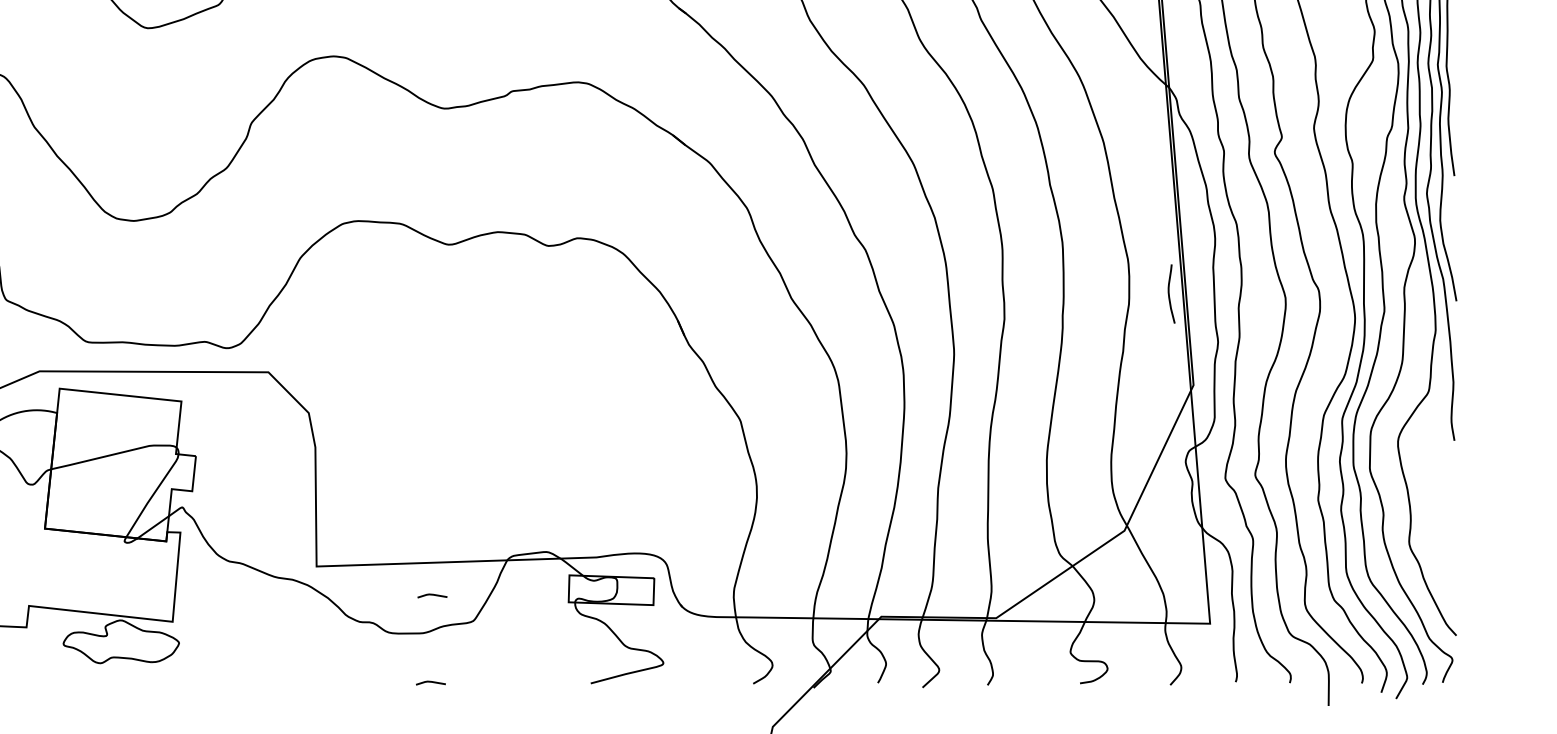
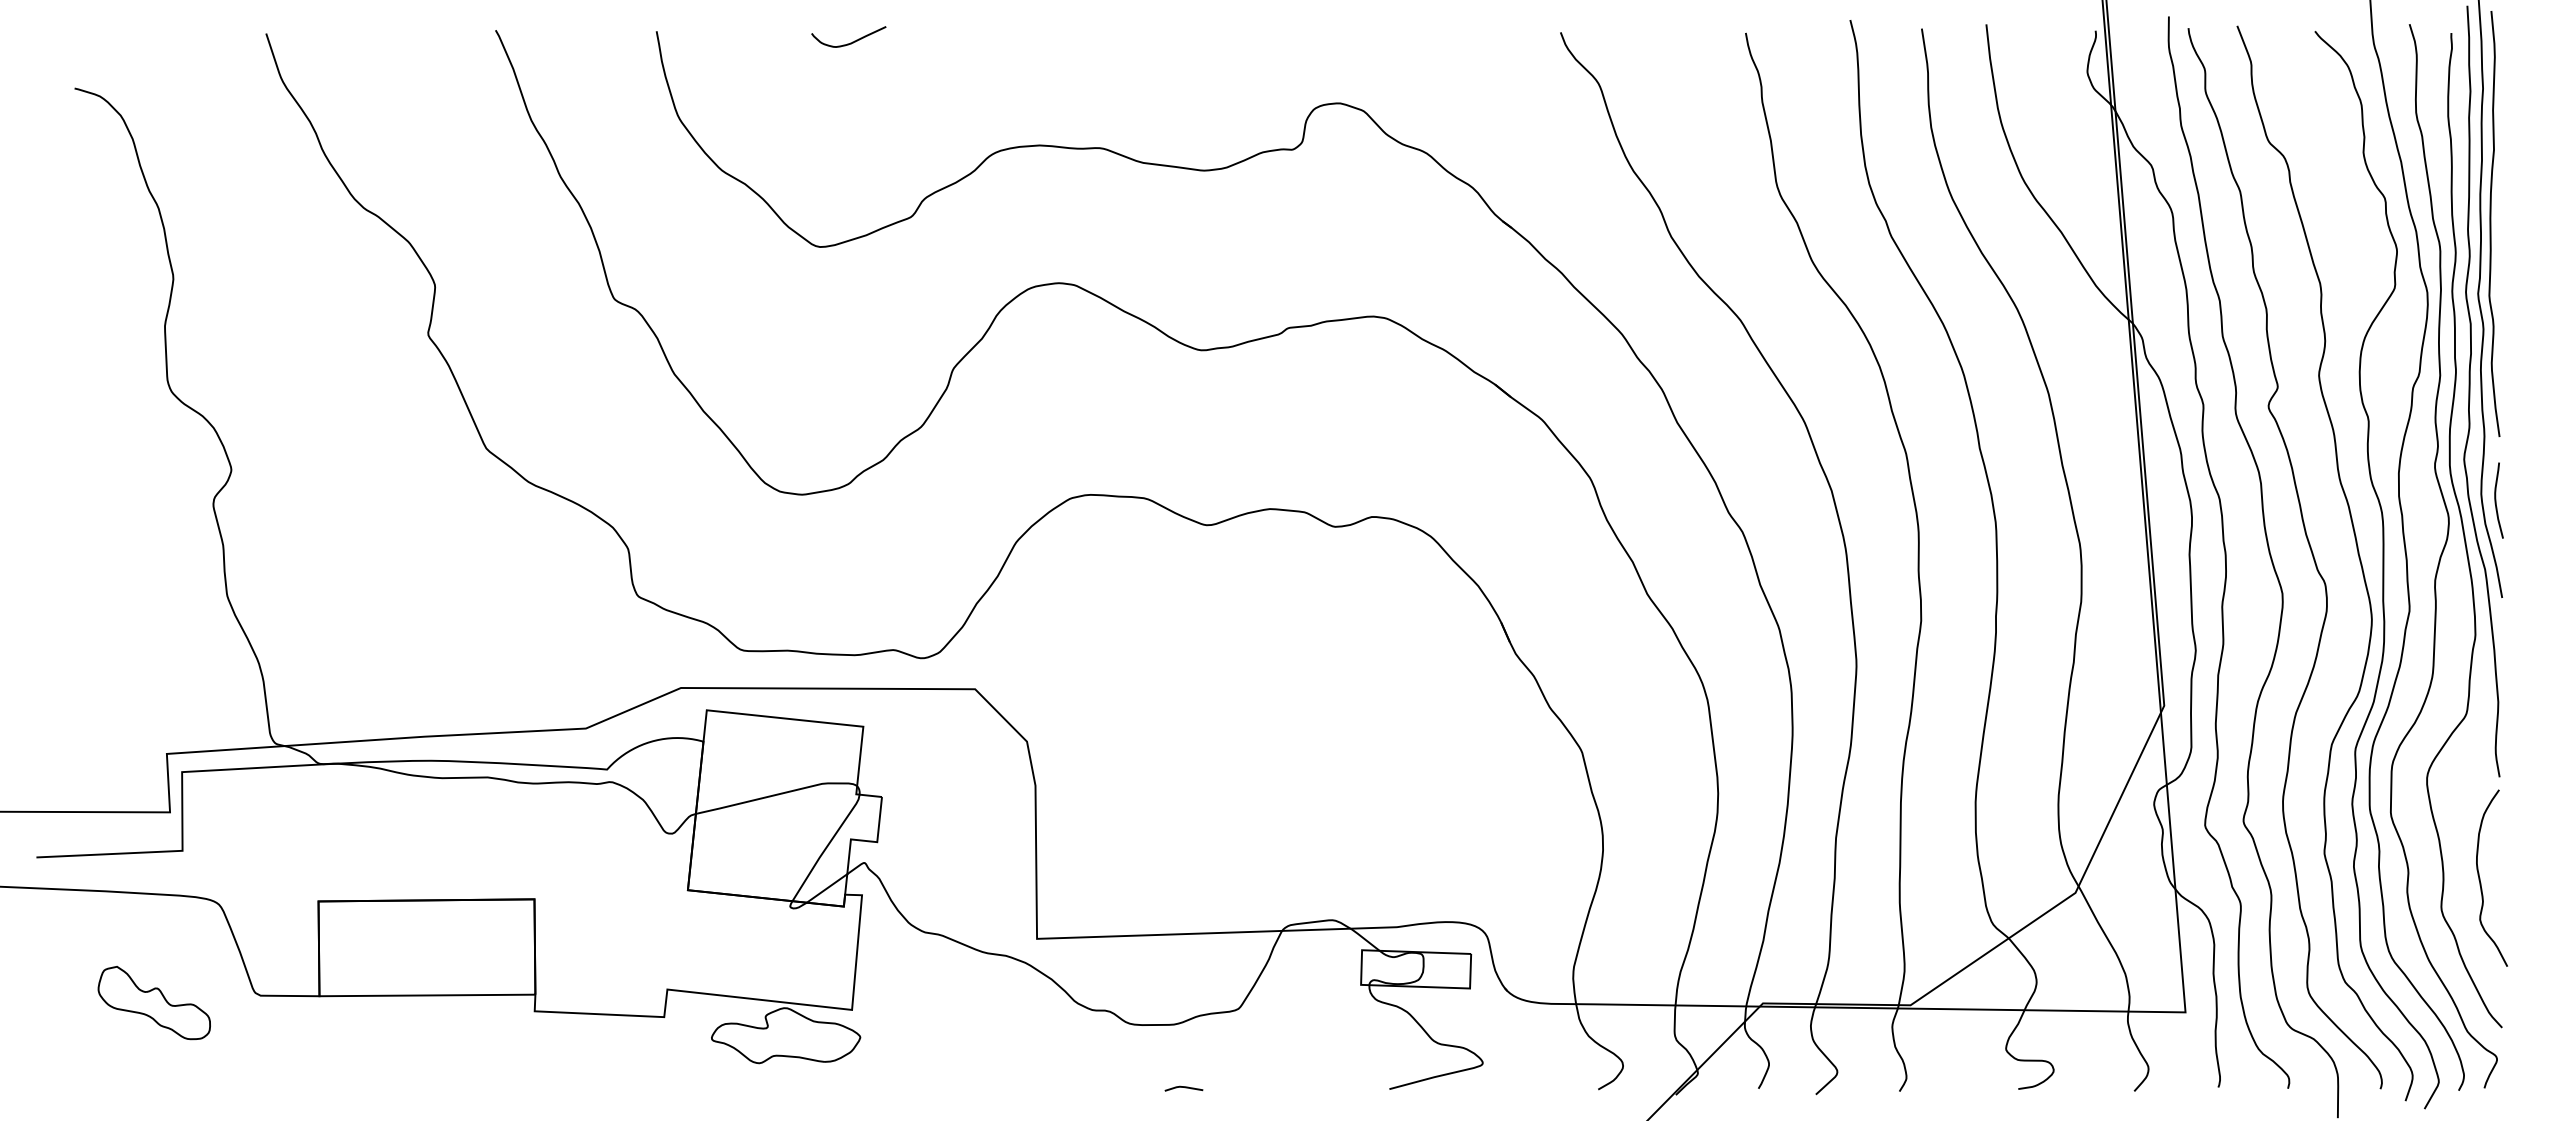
curve: (1169, 293) -> (2496, 500), moved
curve: (1439, 518) -> (2480, 877), added
line: (432, 595) -> (1185, 975), removed

